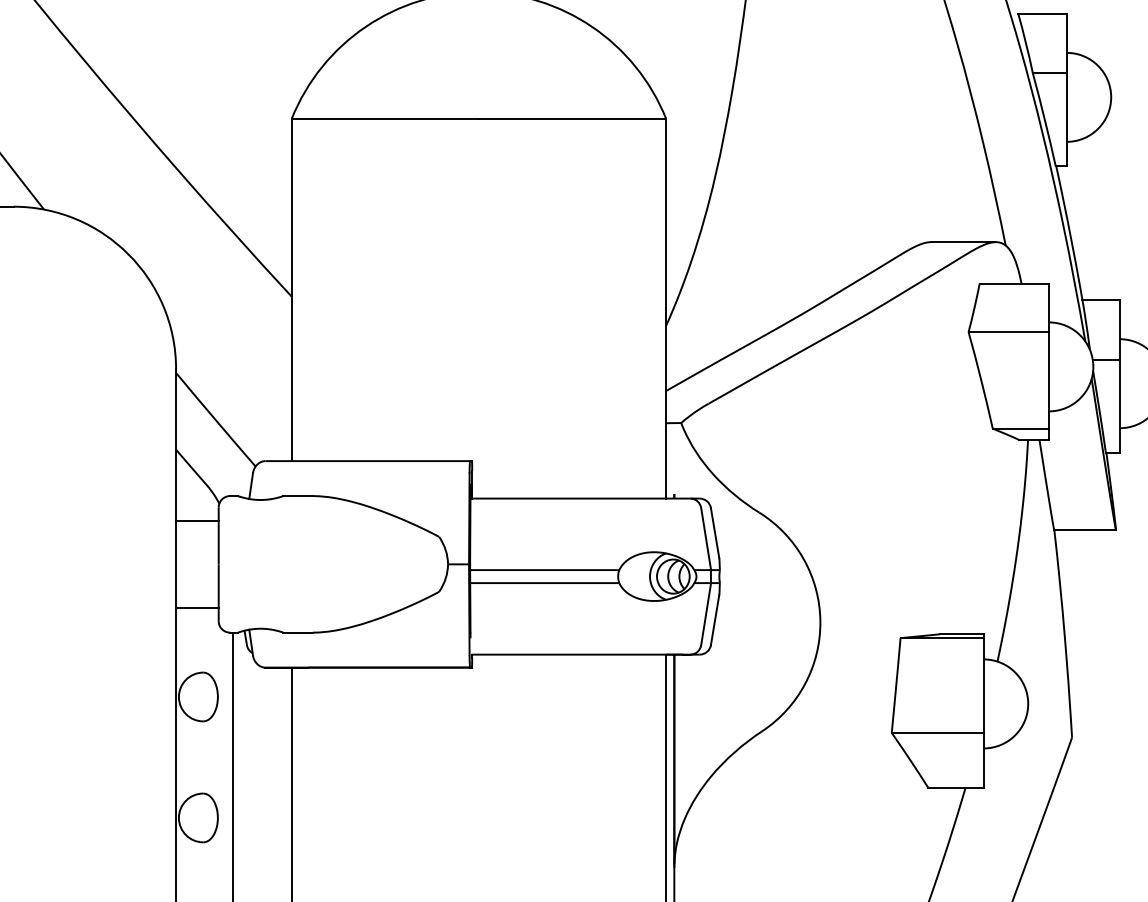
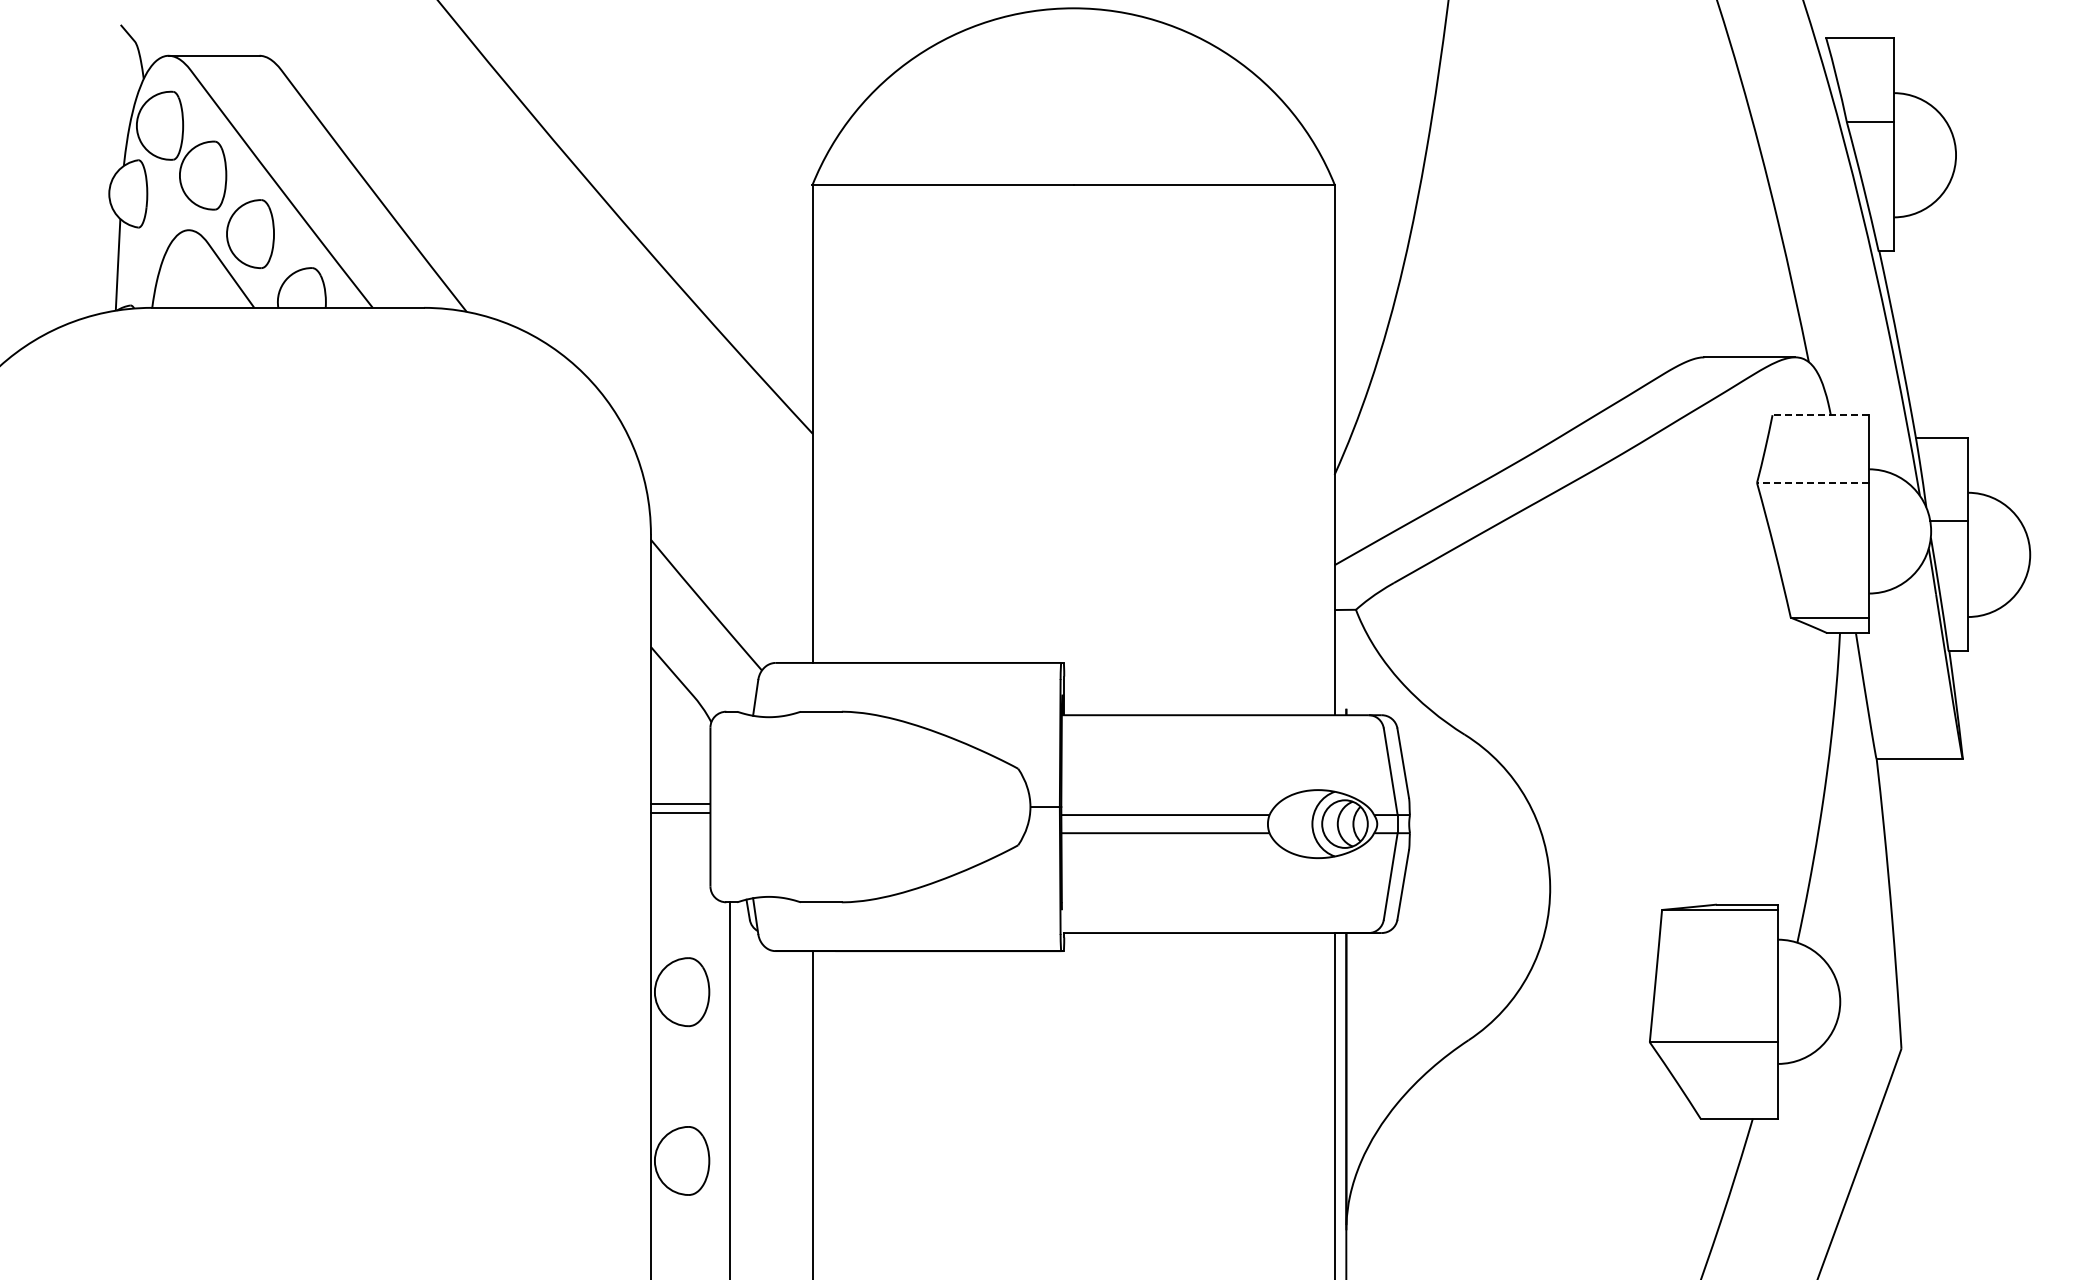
line: (1014, 283) -> (1820, 415), solid -> dashed
line: (1009, 331) -> (1813, 482), solid -> dashed
line: (197, 520) -> (680, 812), moved
line: (197, 608) -> (680, 804), moved

